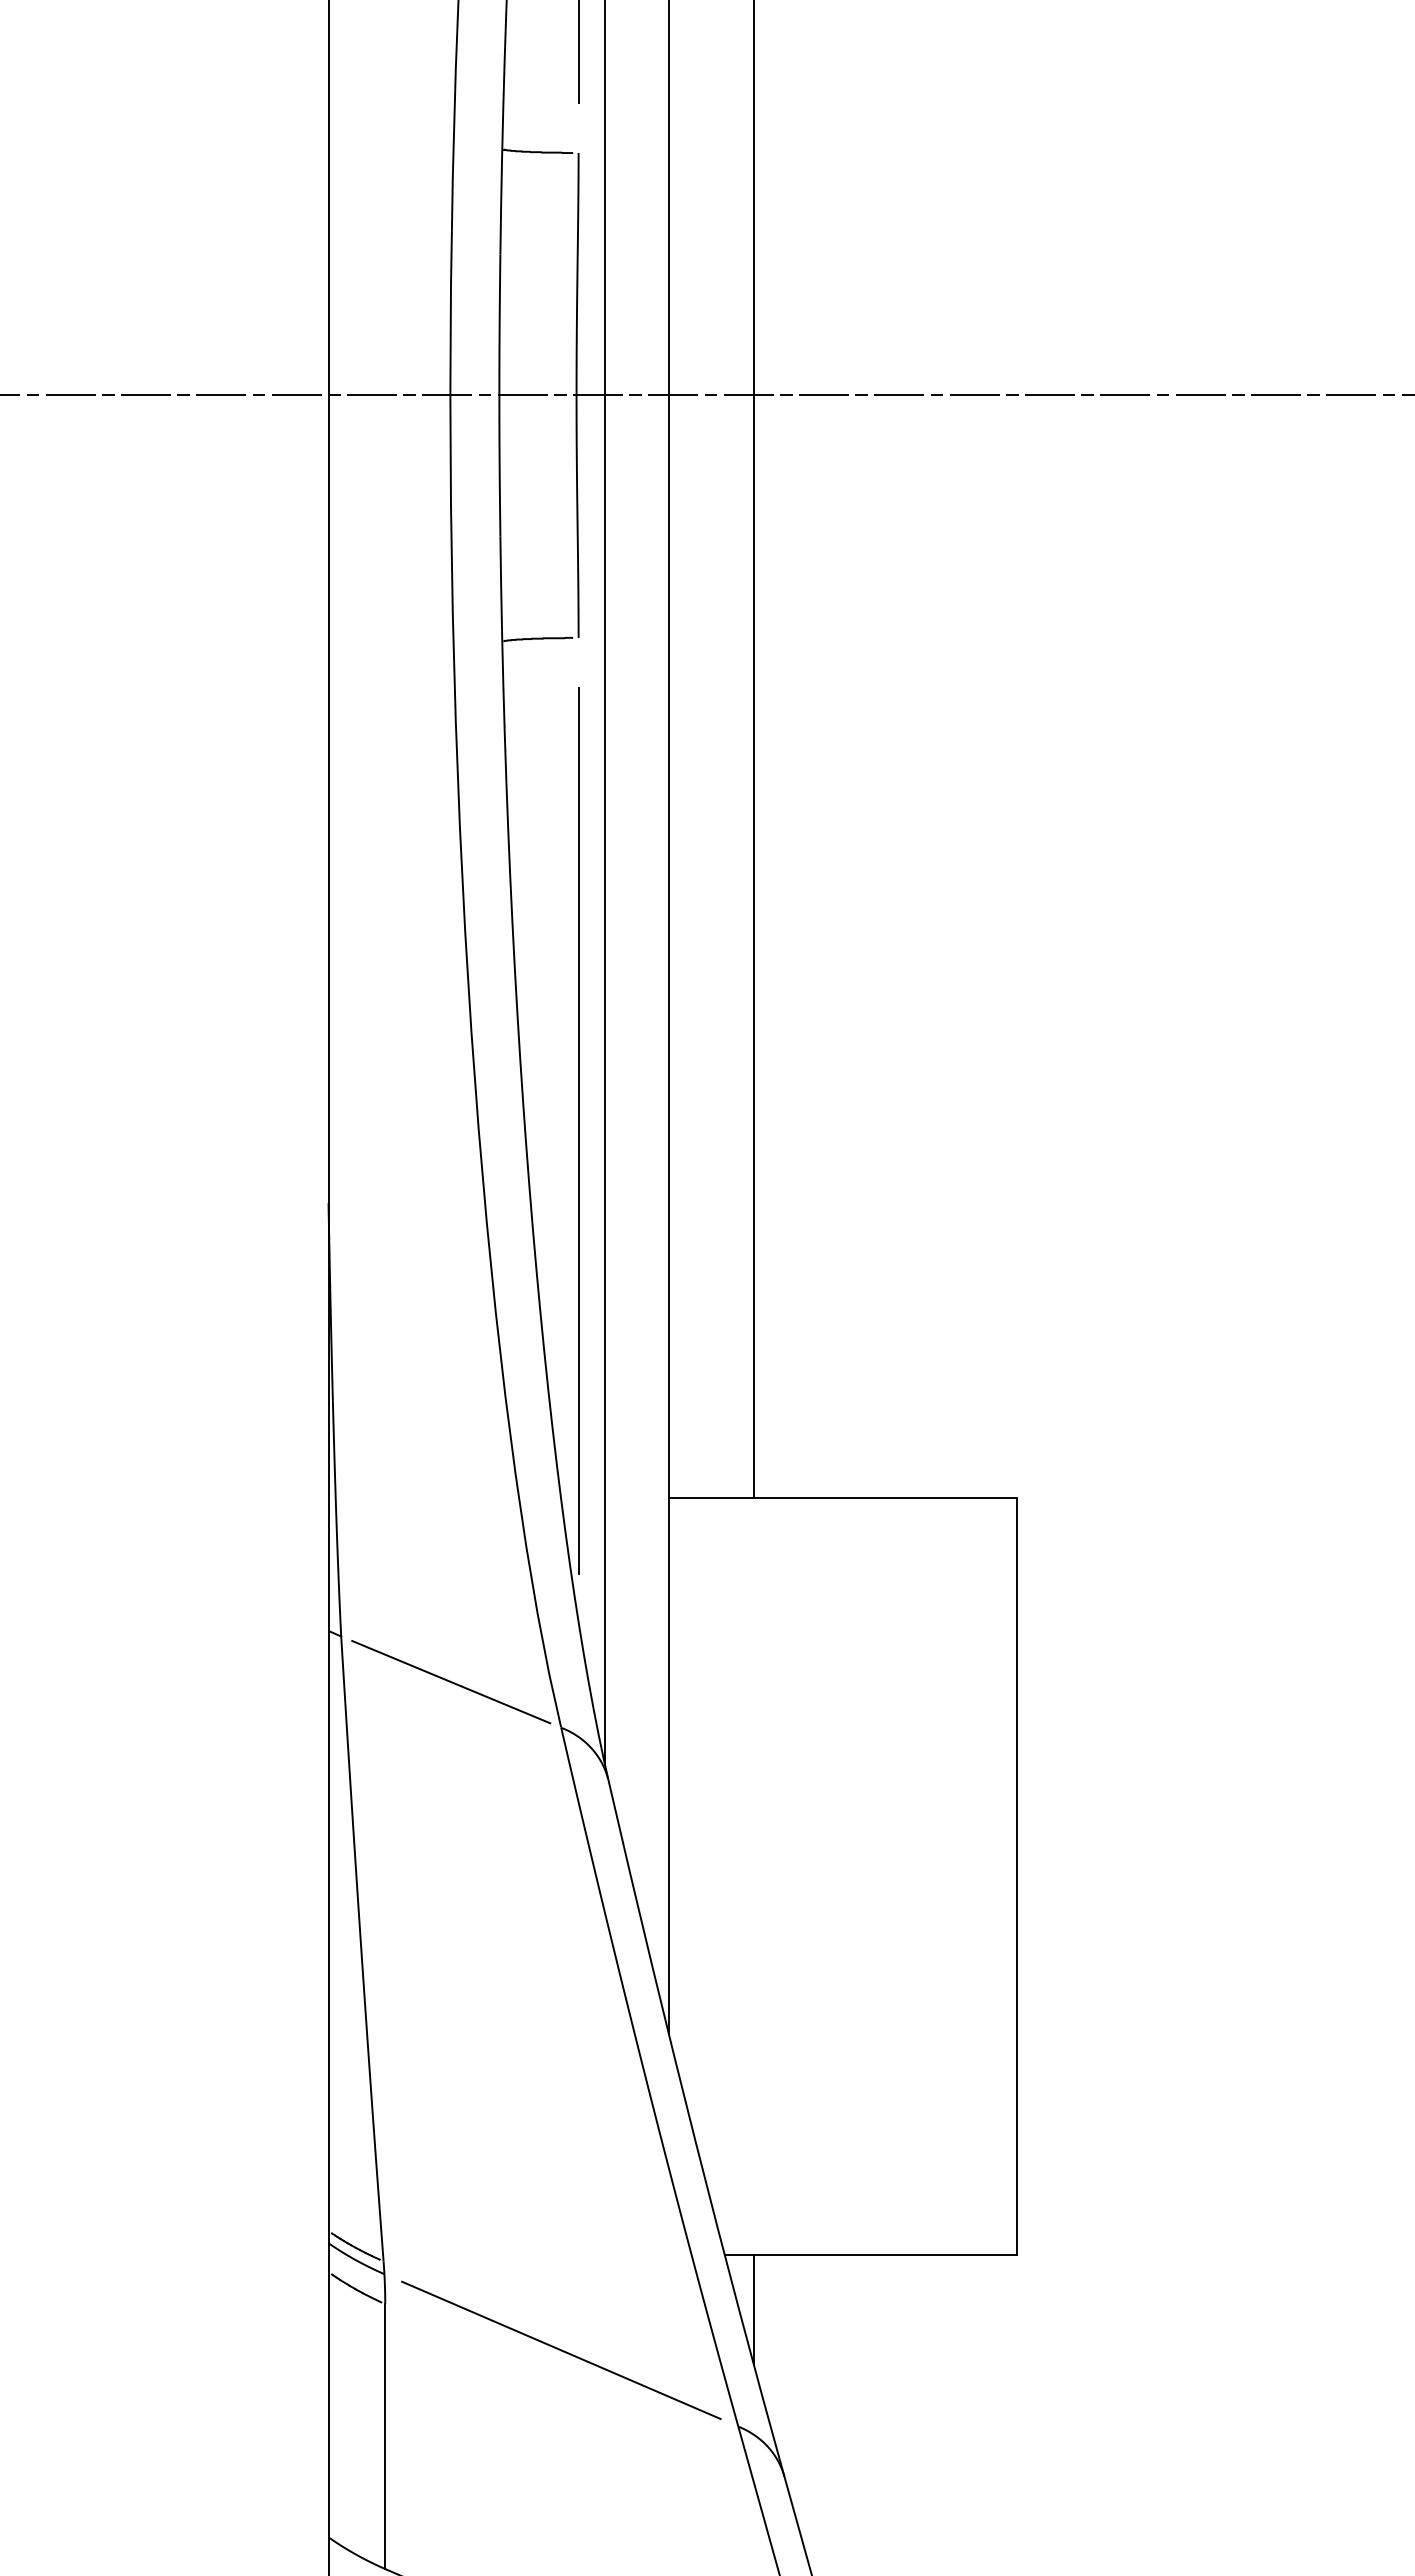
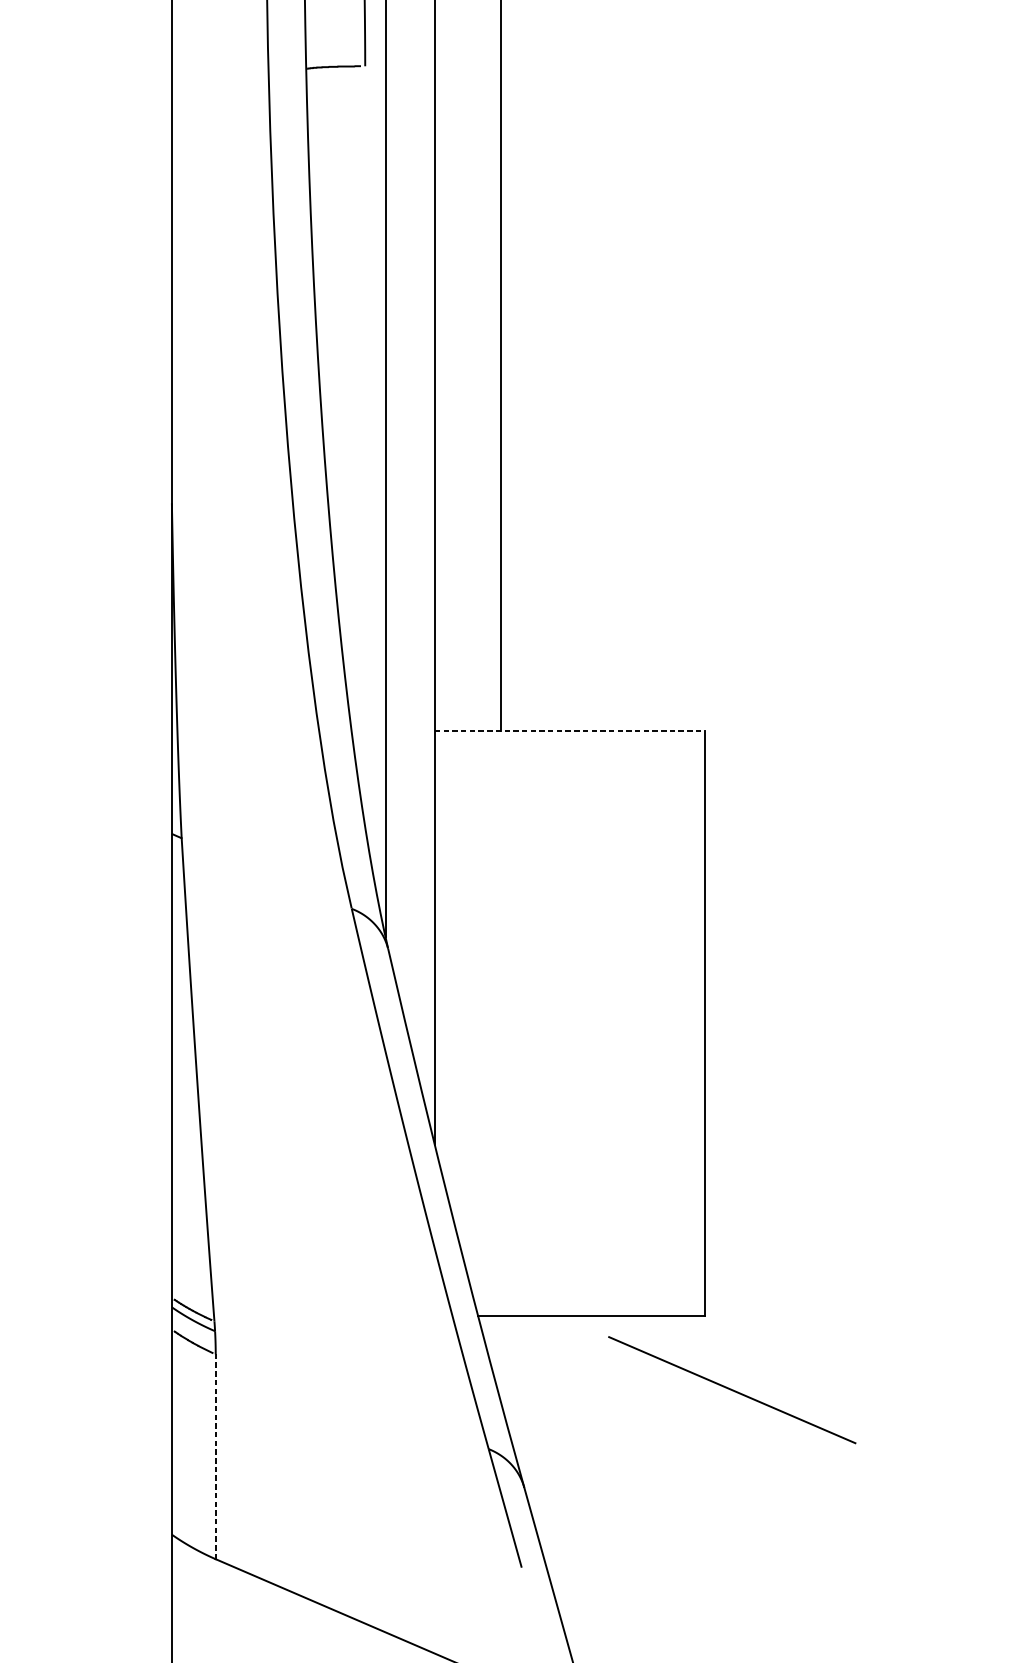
line: (578, 1130) -> (365, 447), removed
line: (843, 1497) -> (570, 730), solid -> dashed
line: (451, 1681) -> (266, 873), removed
line: (753, 2309) -> (500, 1358), removed
line: (561, 2349) -> (732, 1389), moved
line: (385, 2436) -> (215, 1456), solid -> dashed

